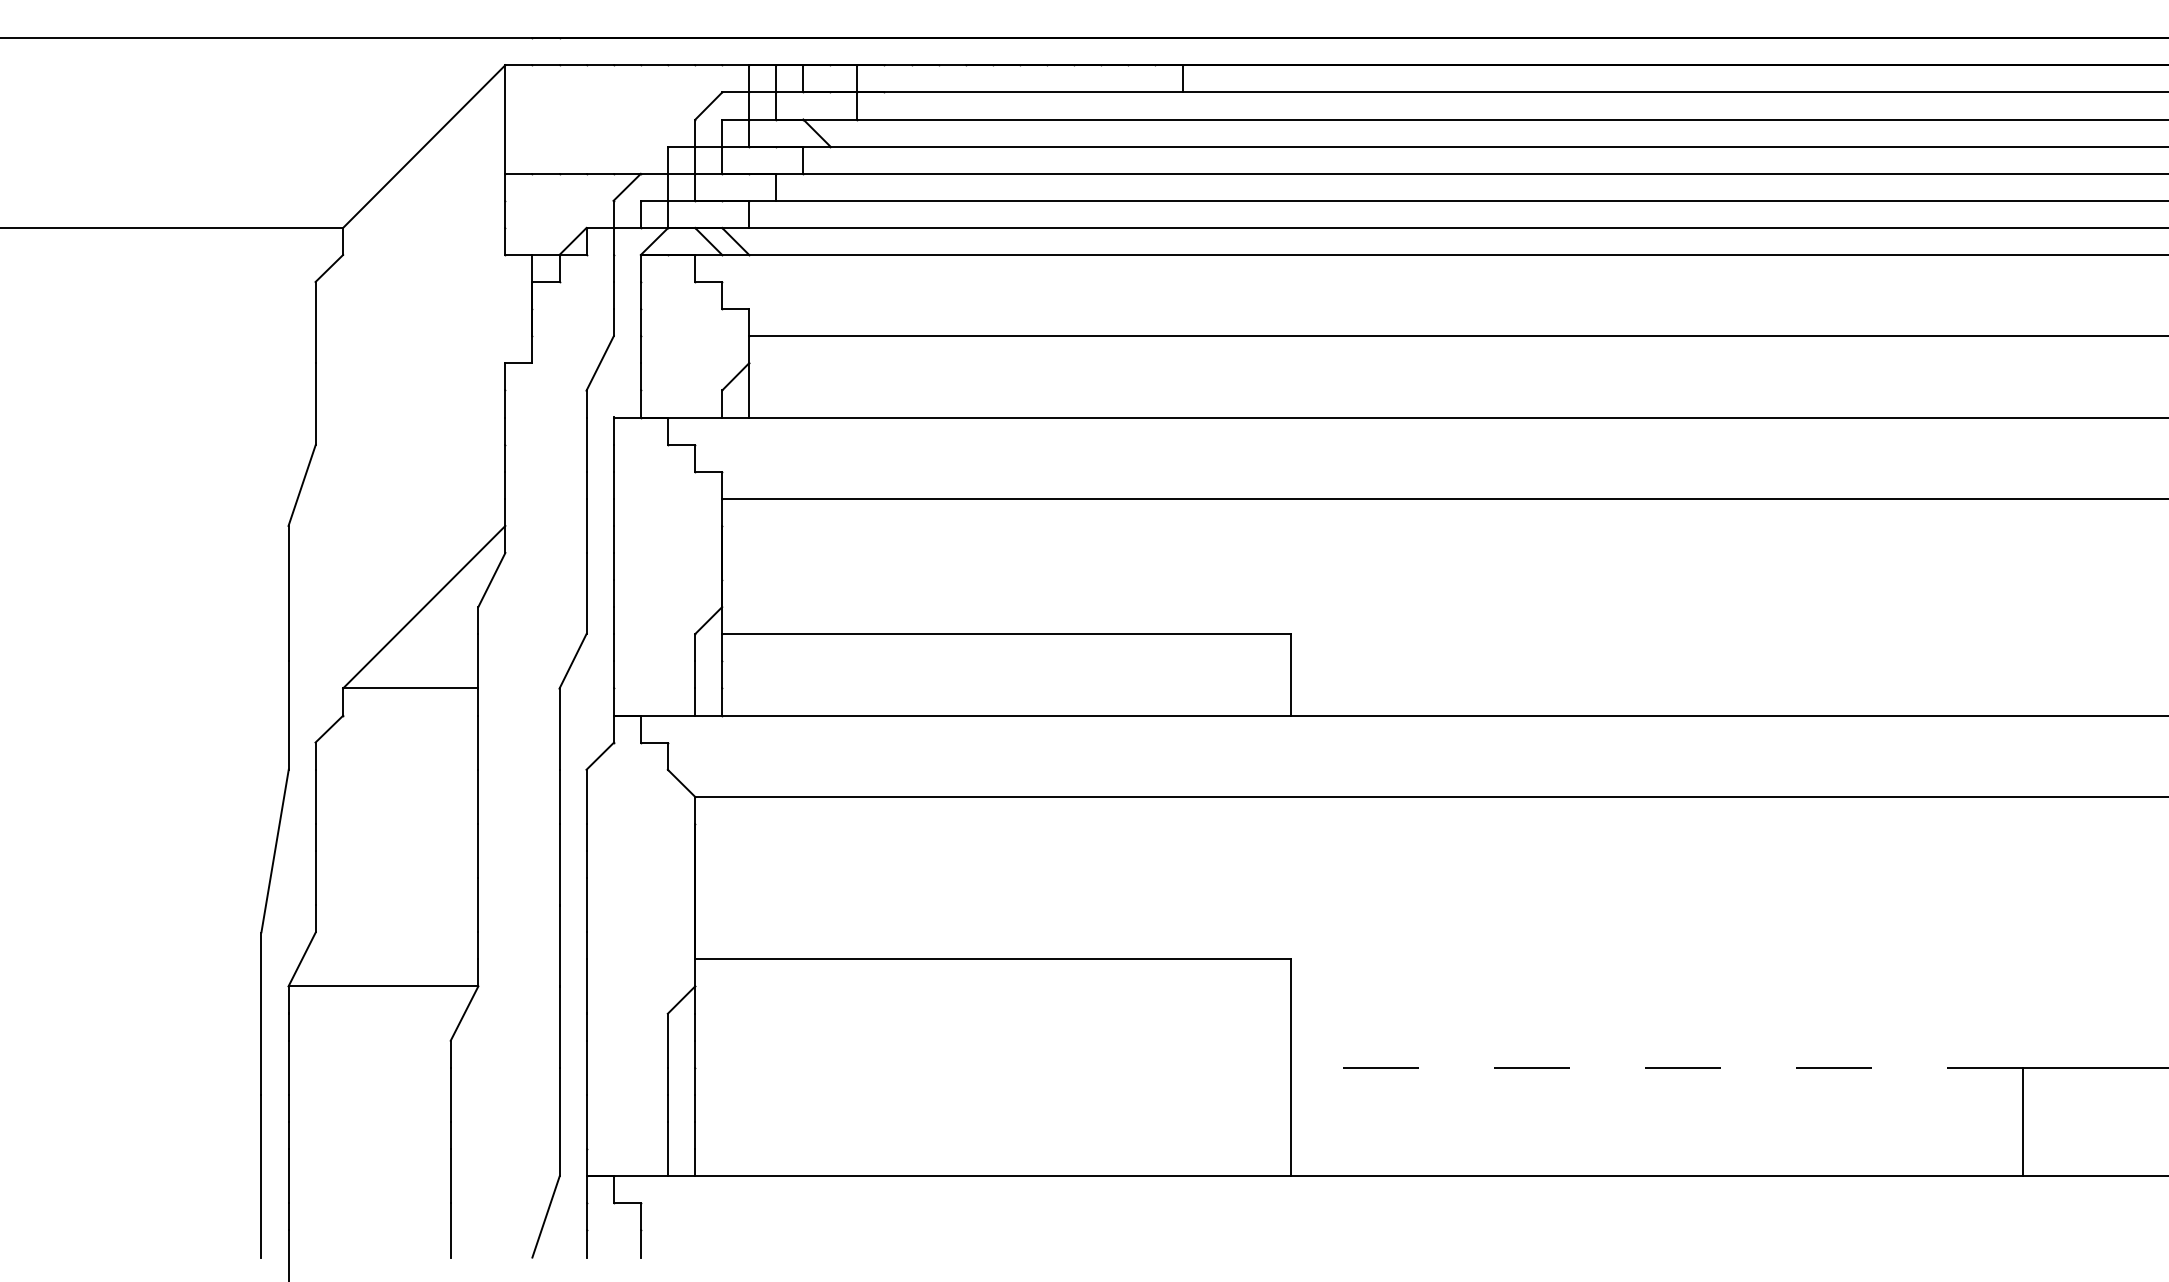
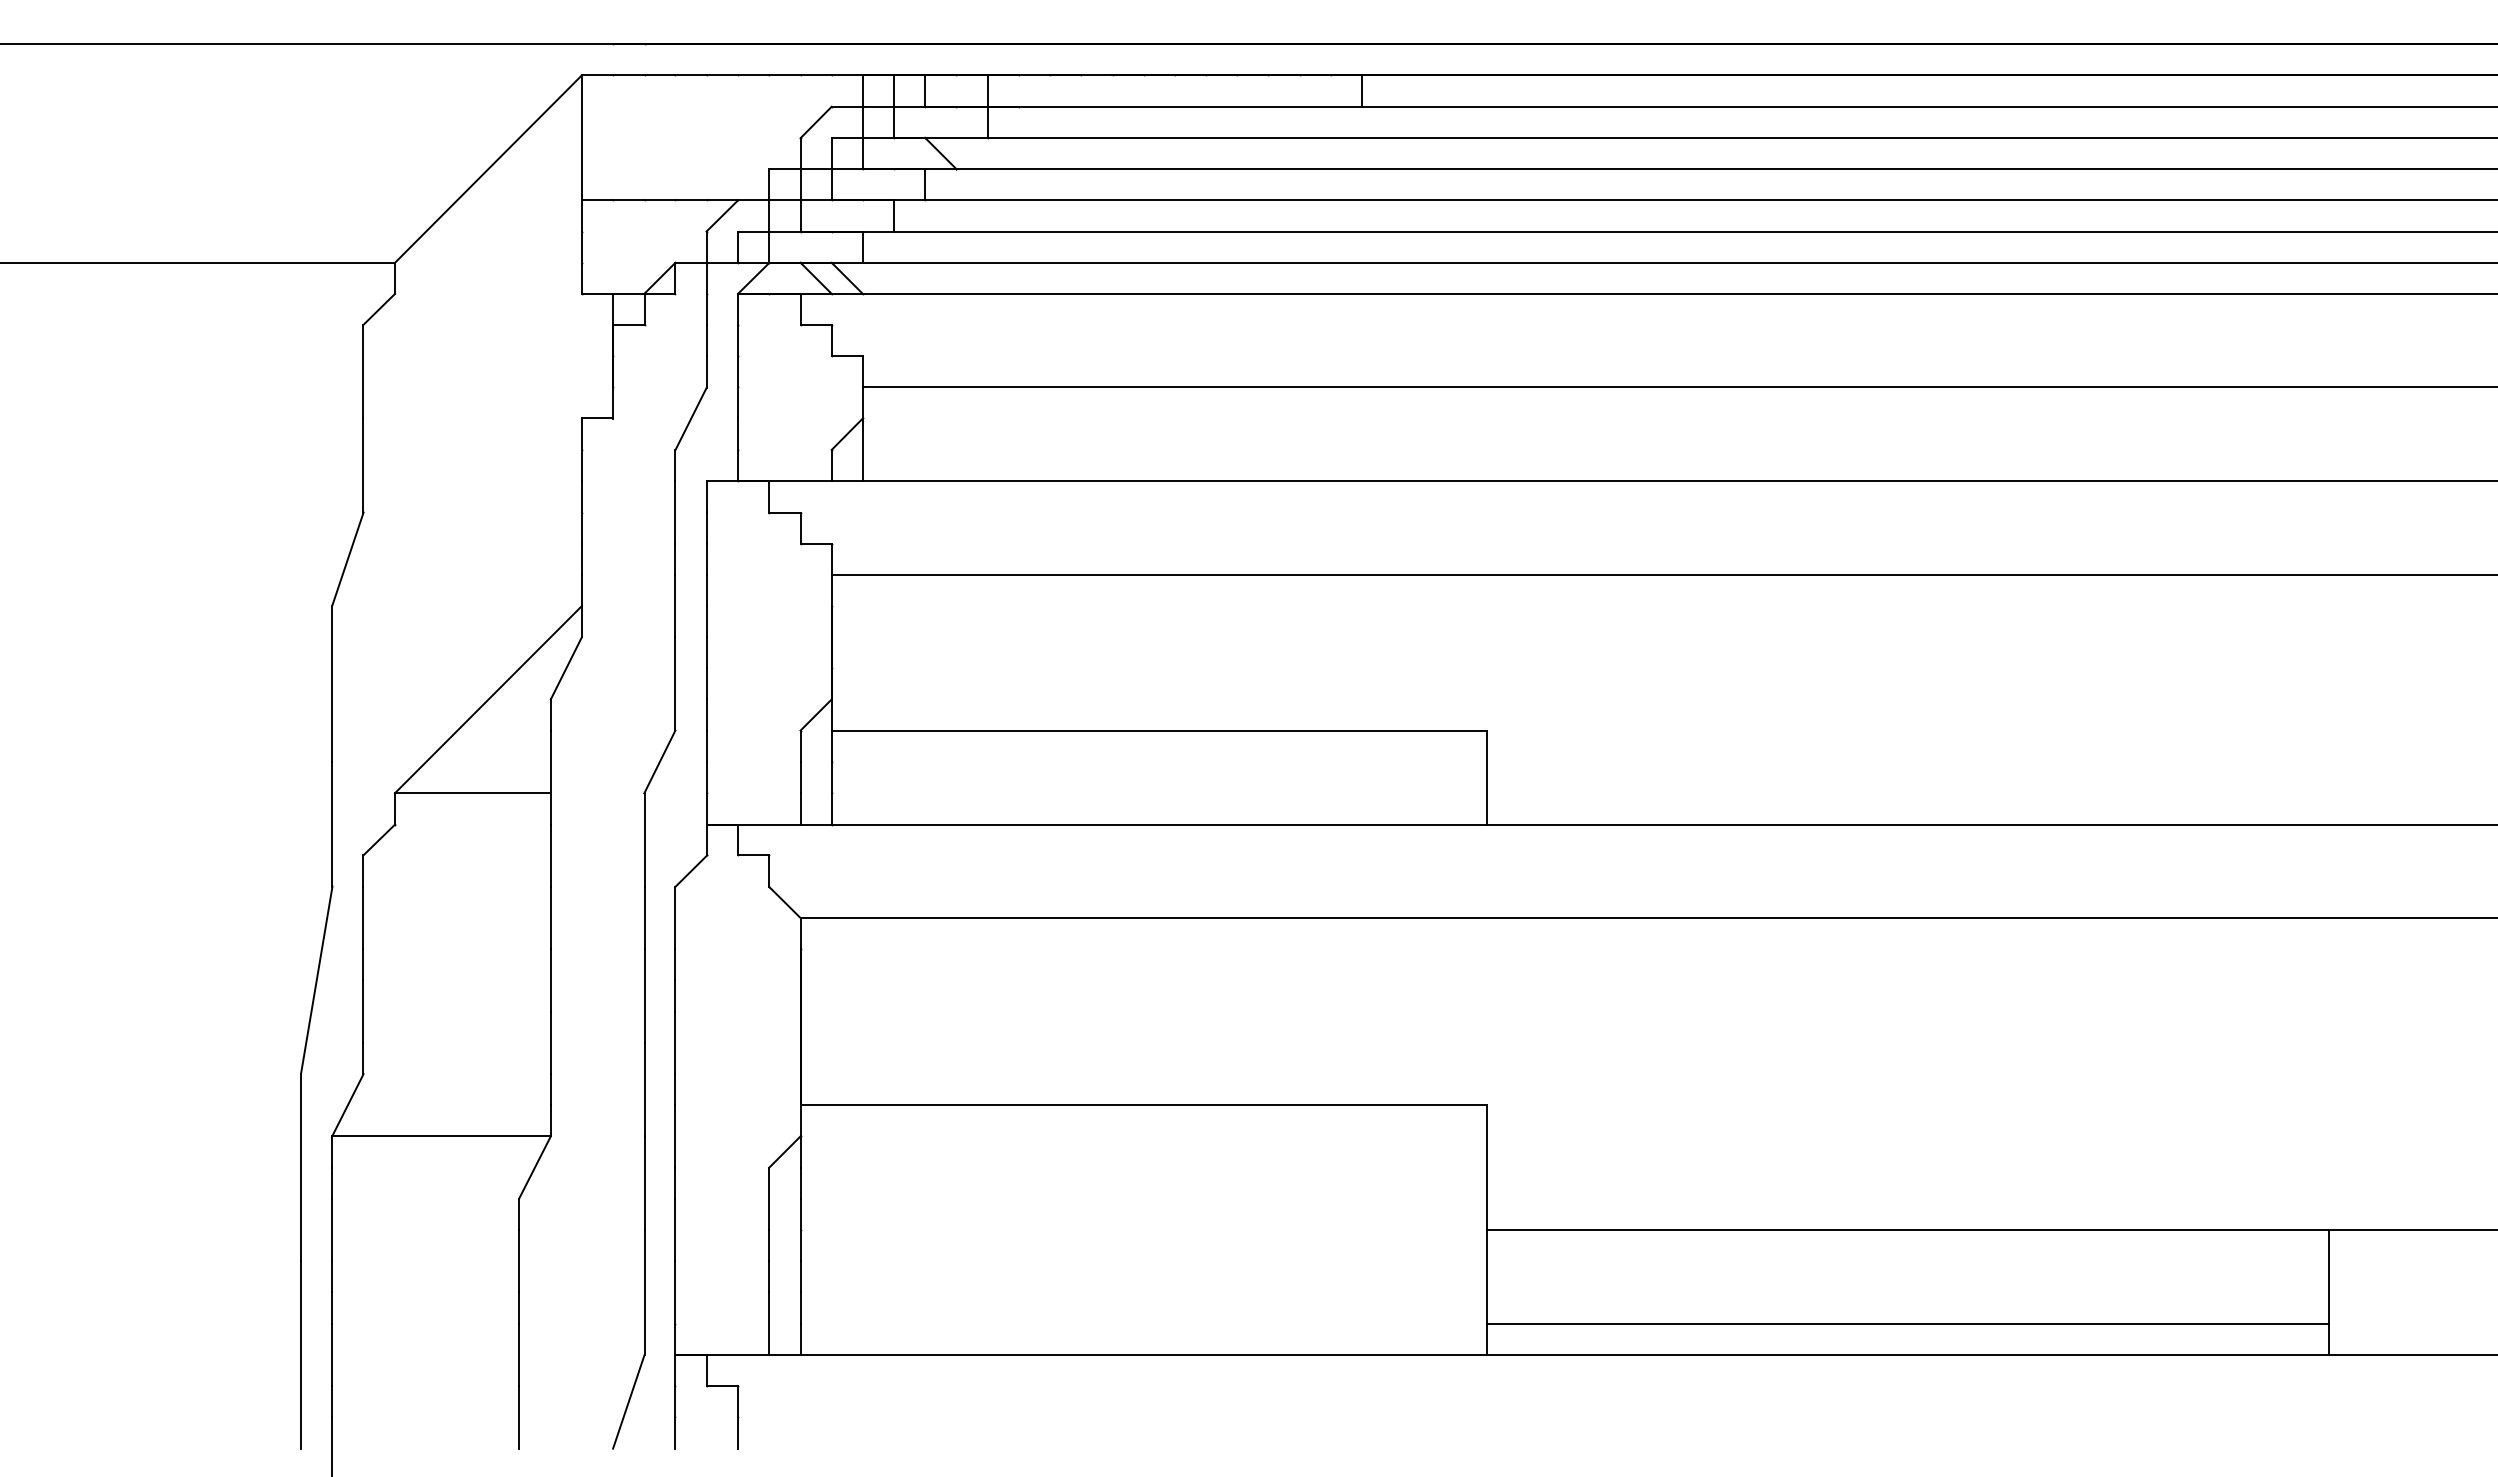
line: (1656, 1068) -> (1907, 1230), dashed -> solid
line: (1656, 1148) -> (1907, 1323), added

